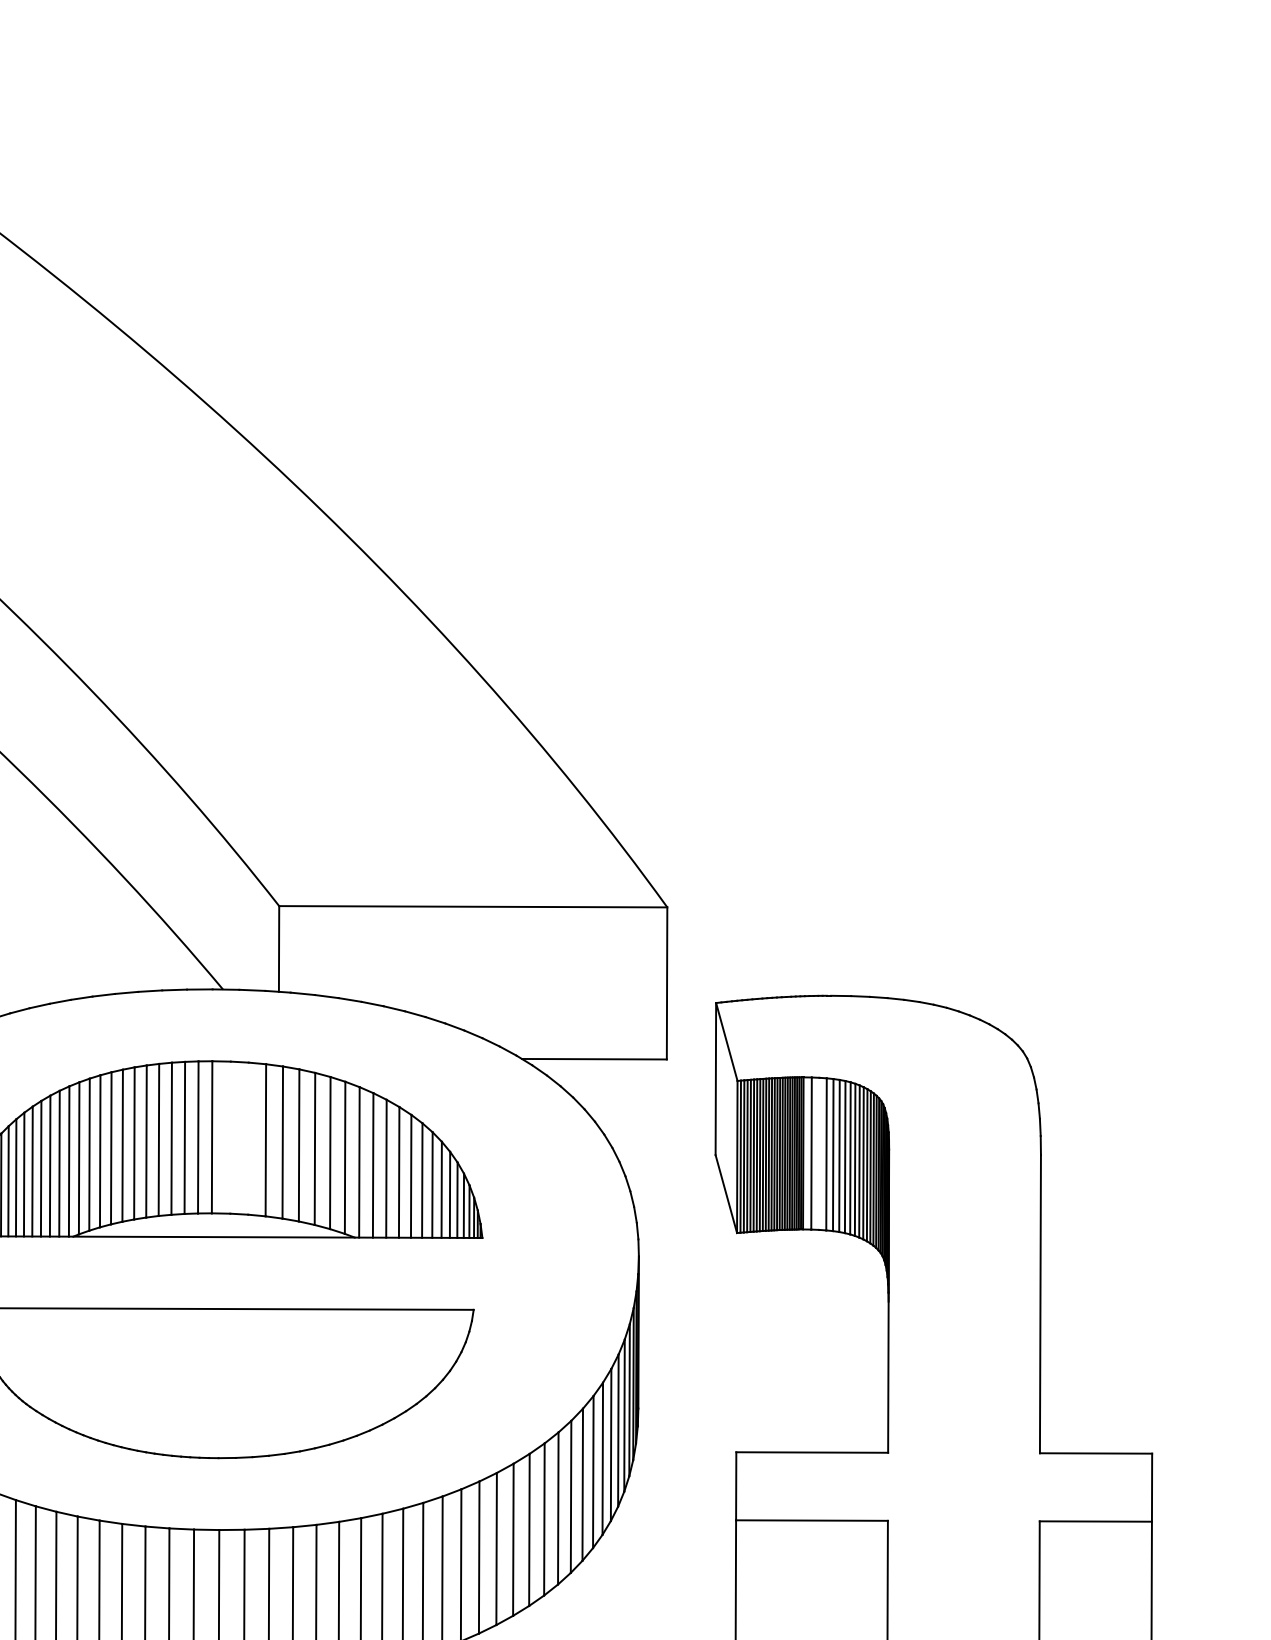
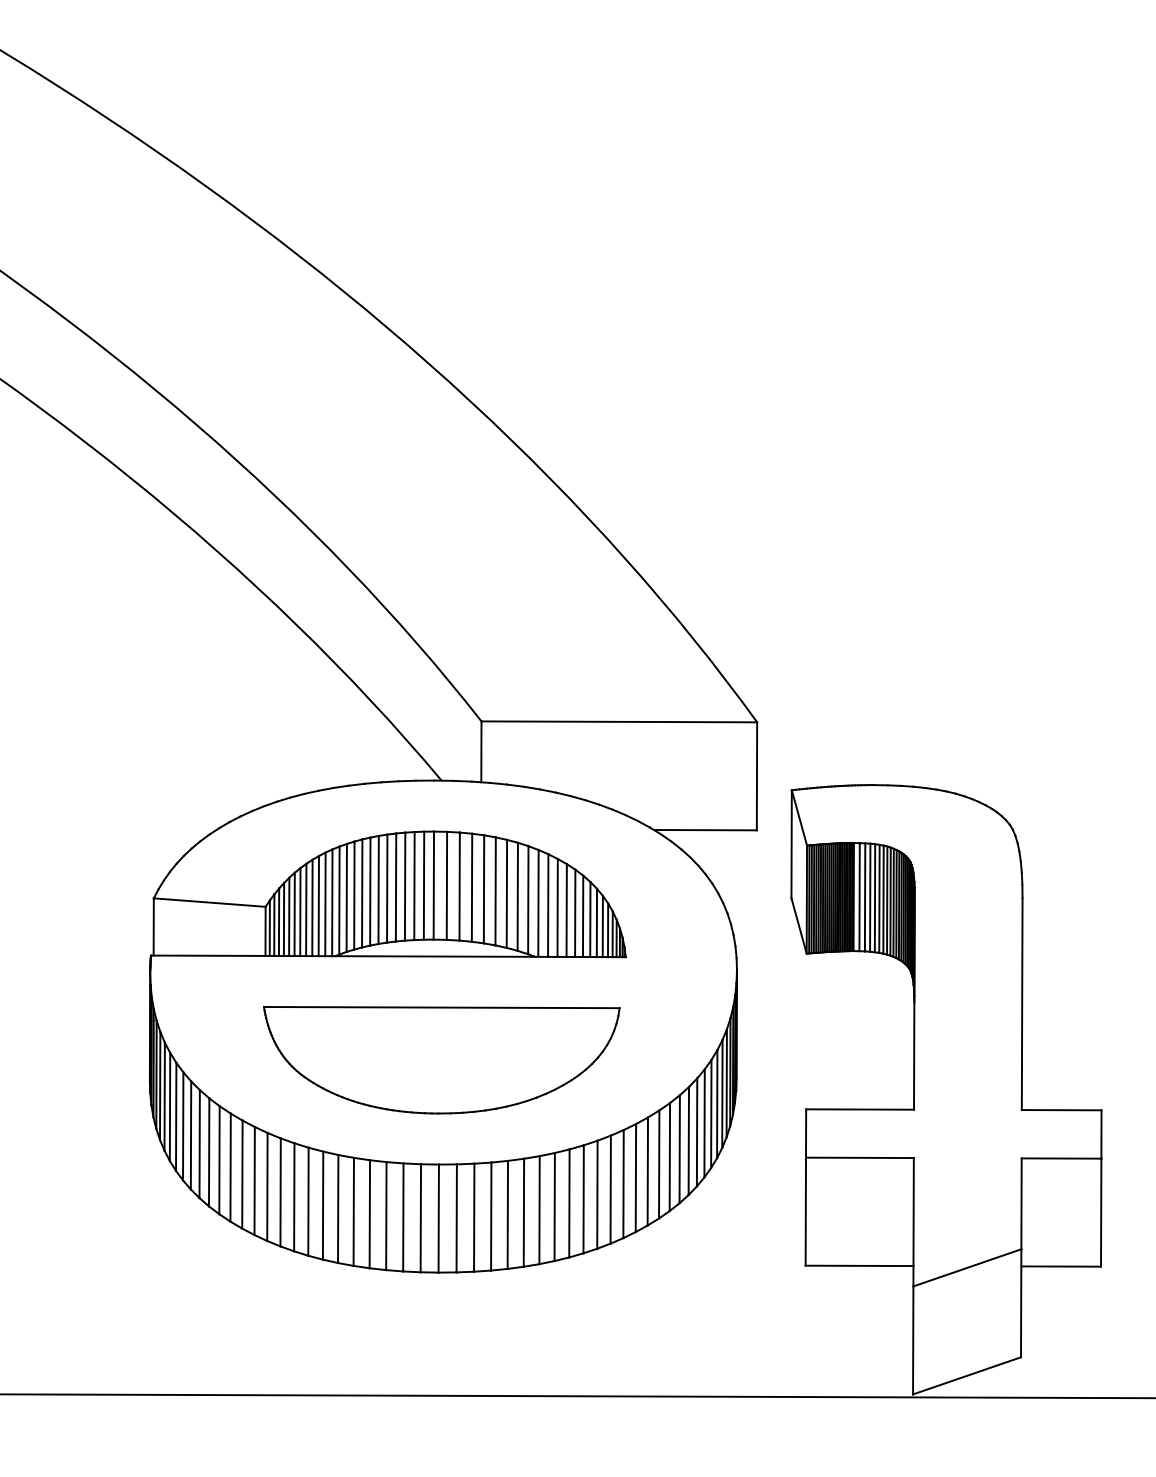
line: (229, 1137) -> (446, 885), added
line: (248, 1138) -> (459, 886), added
line: (818, 1154) -> (864, 897), added

